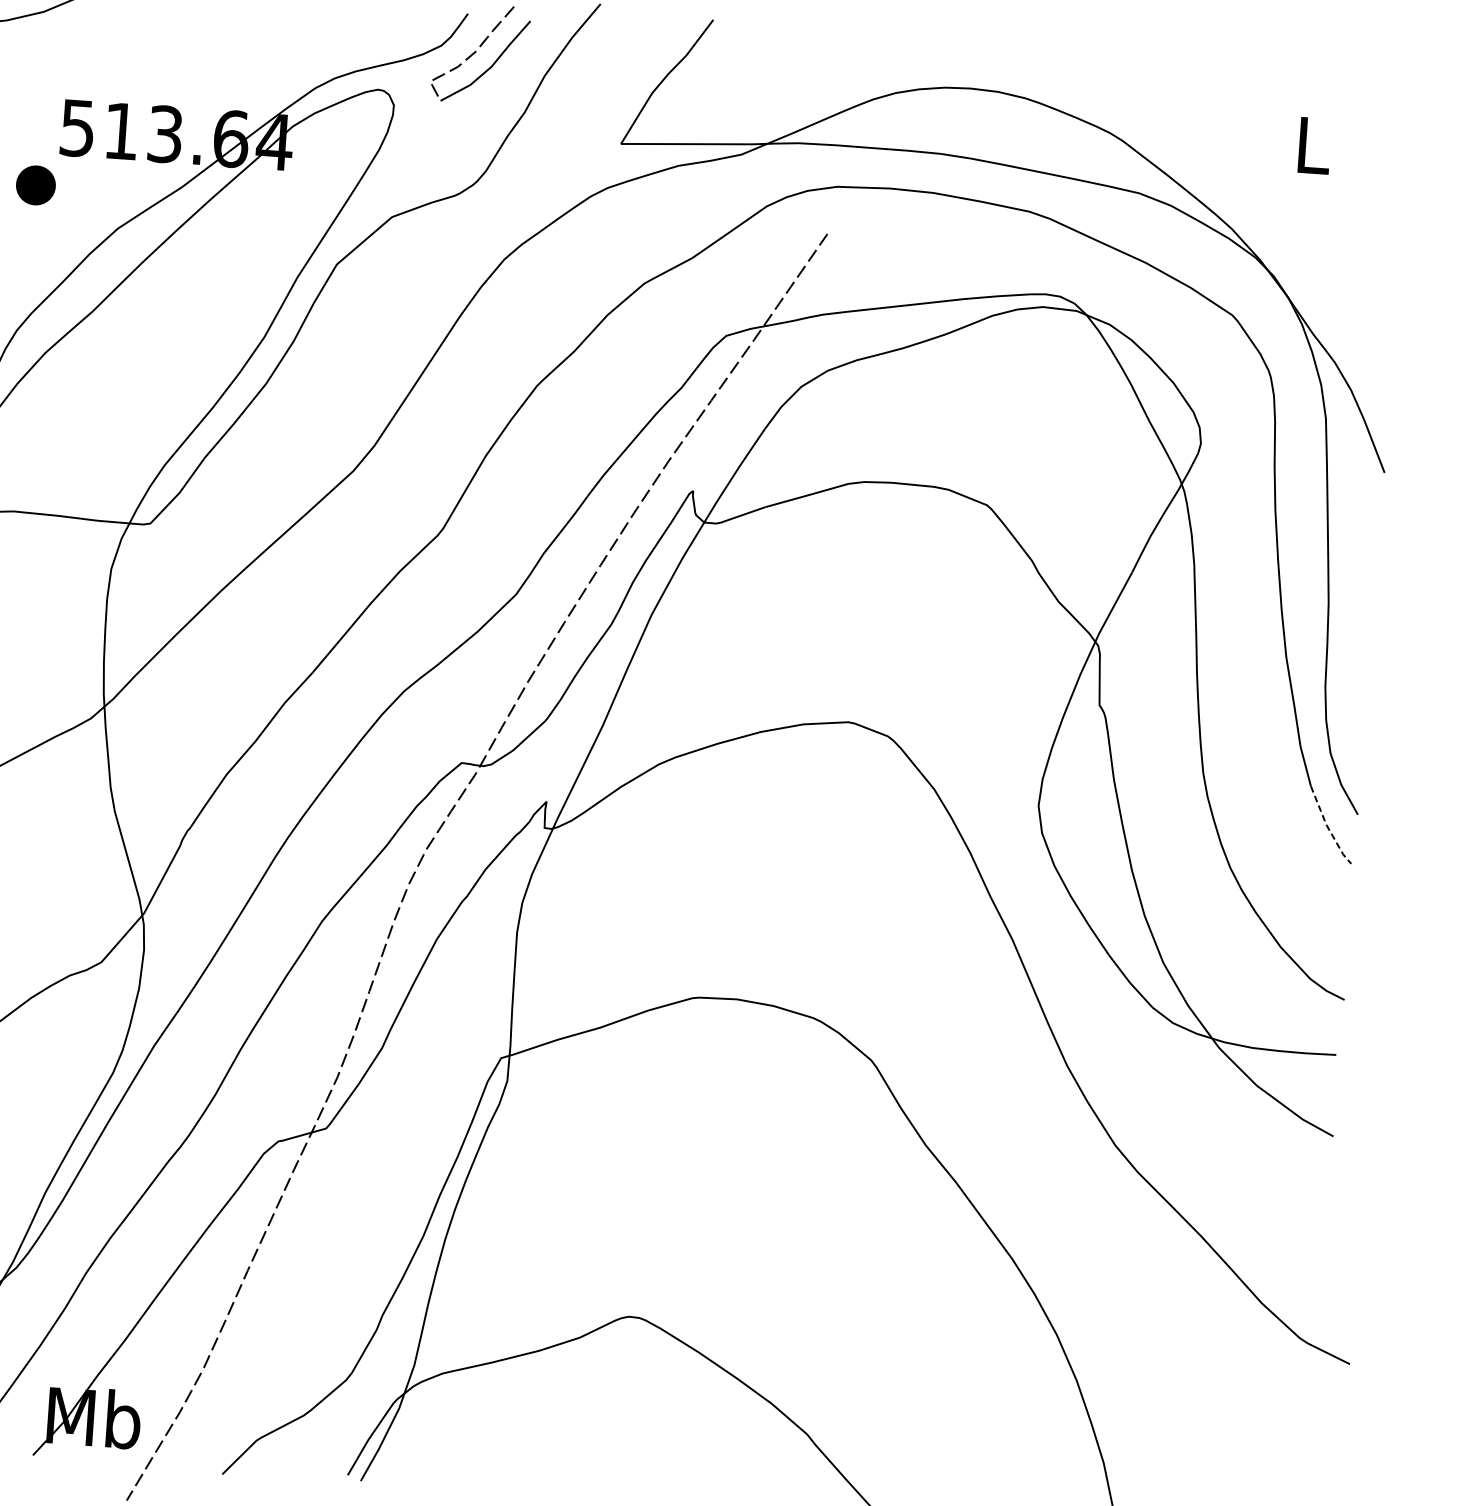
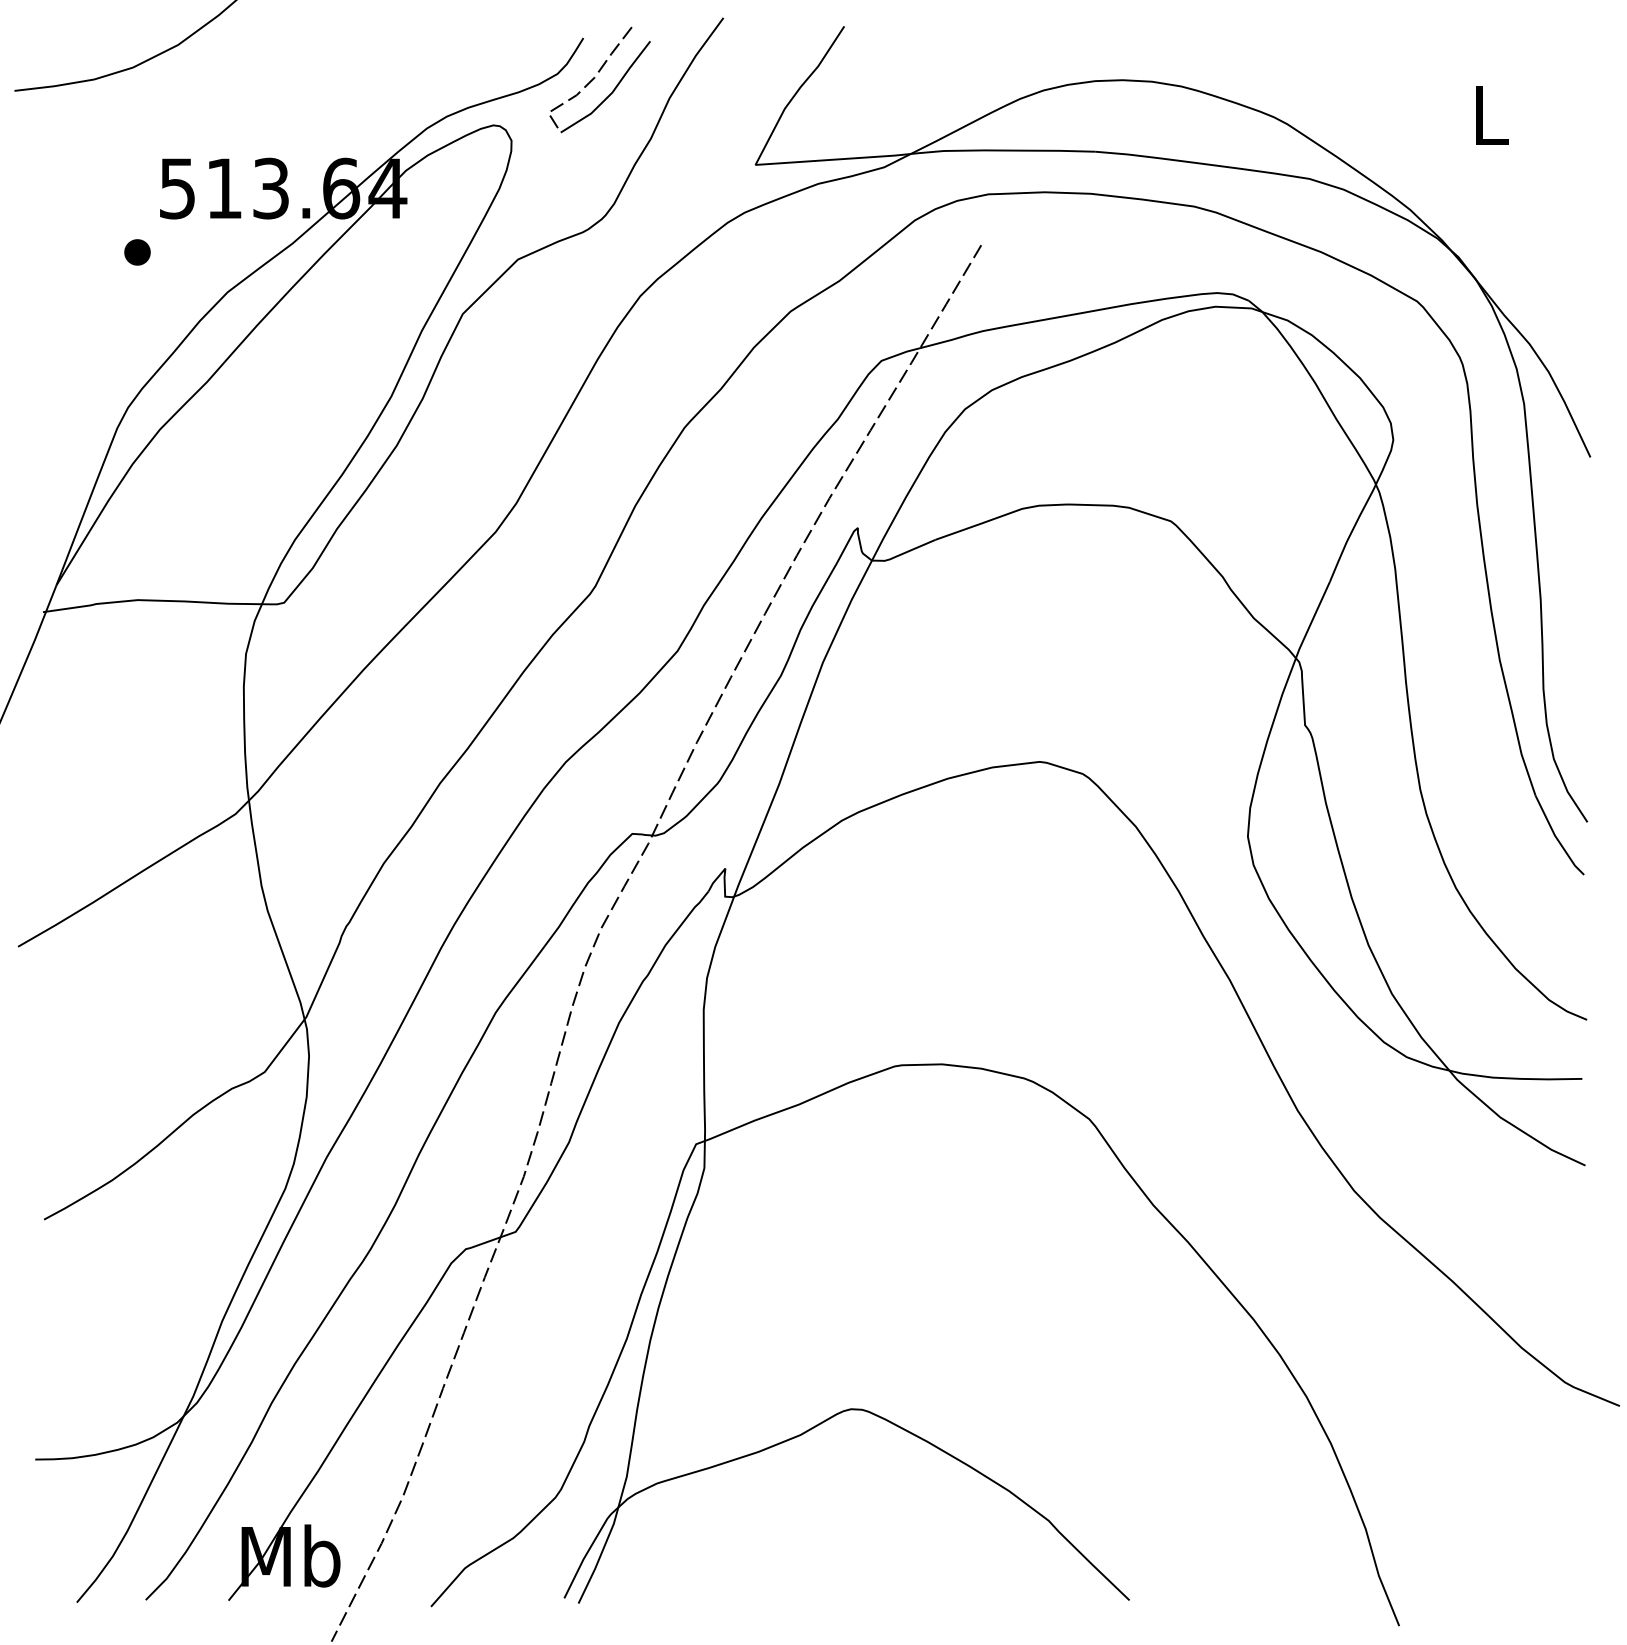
part: (35, 185) -> (137, 252), size x0.62
line: (1327, 827) -> (1556, 838), dashed -> solid

